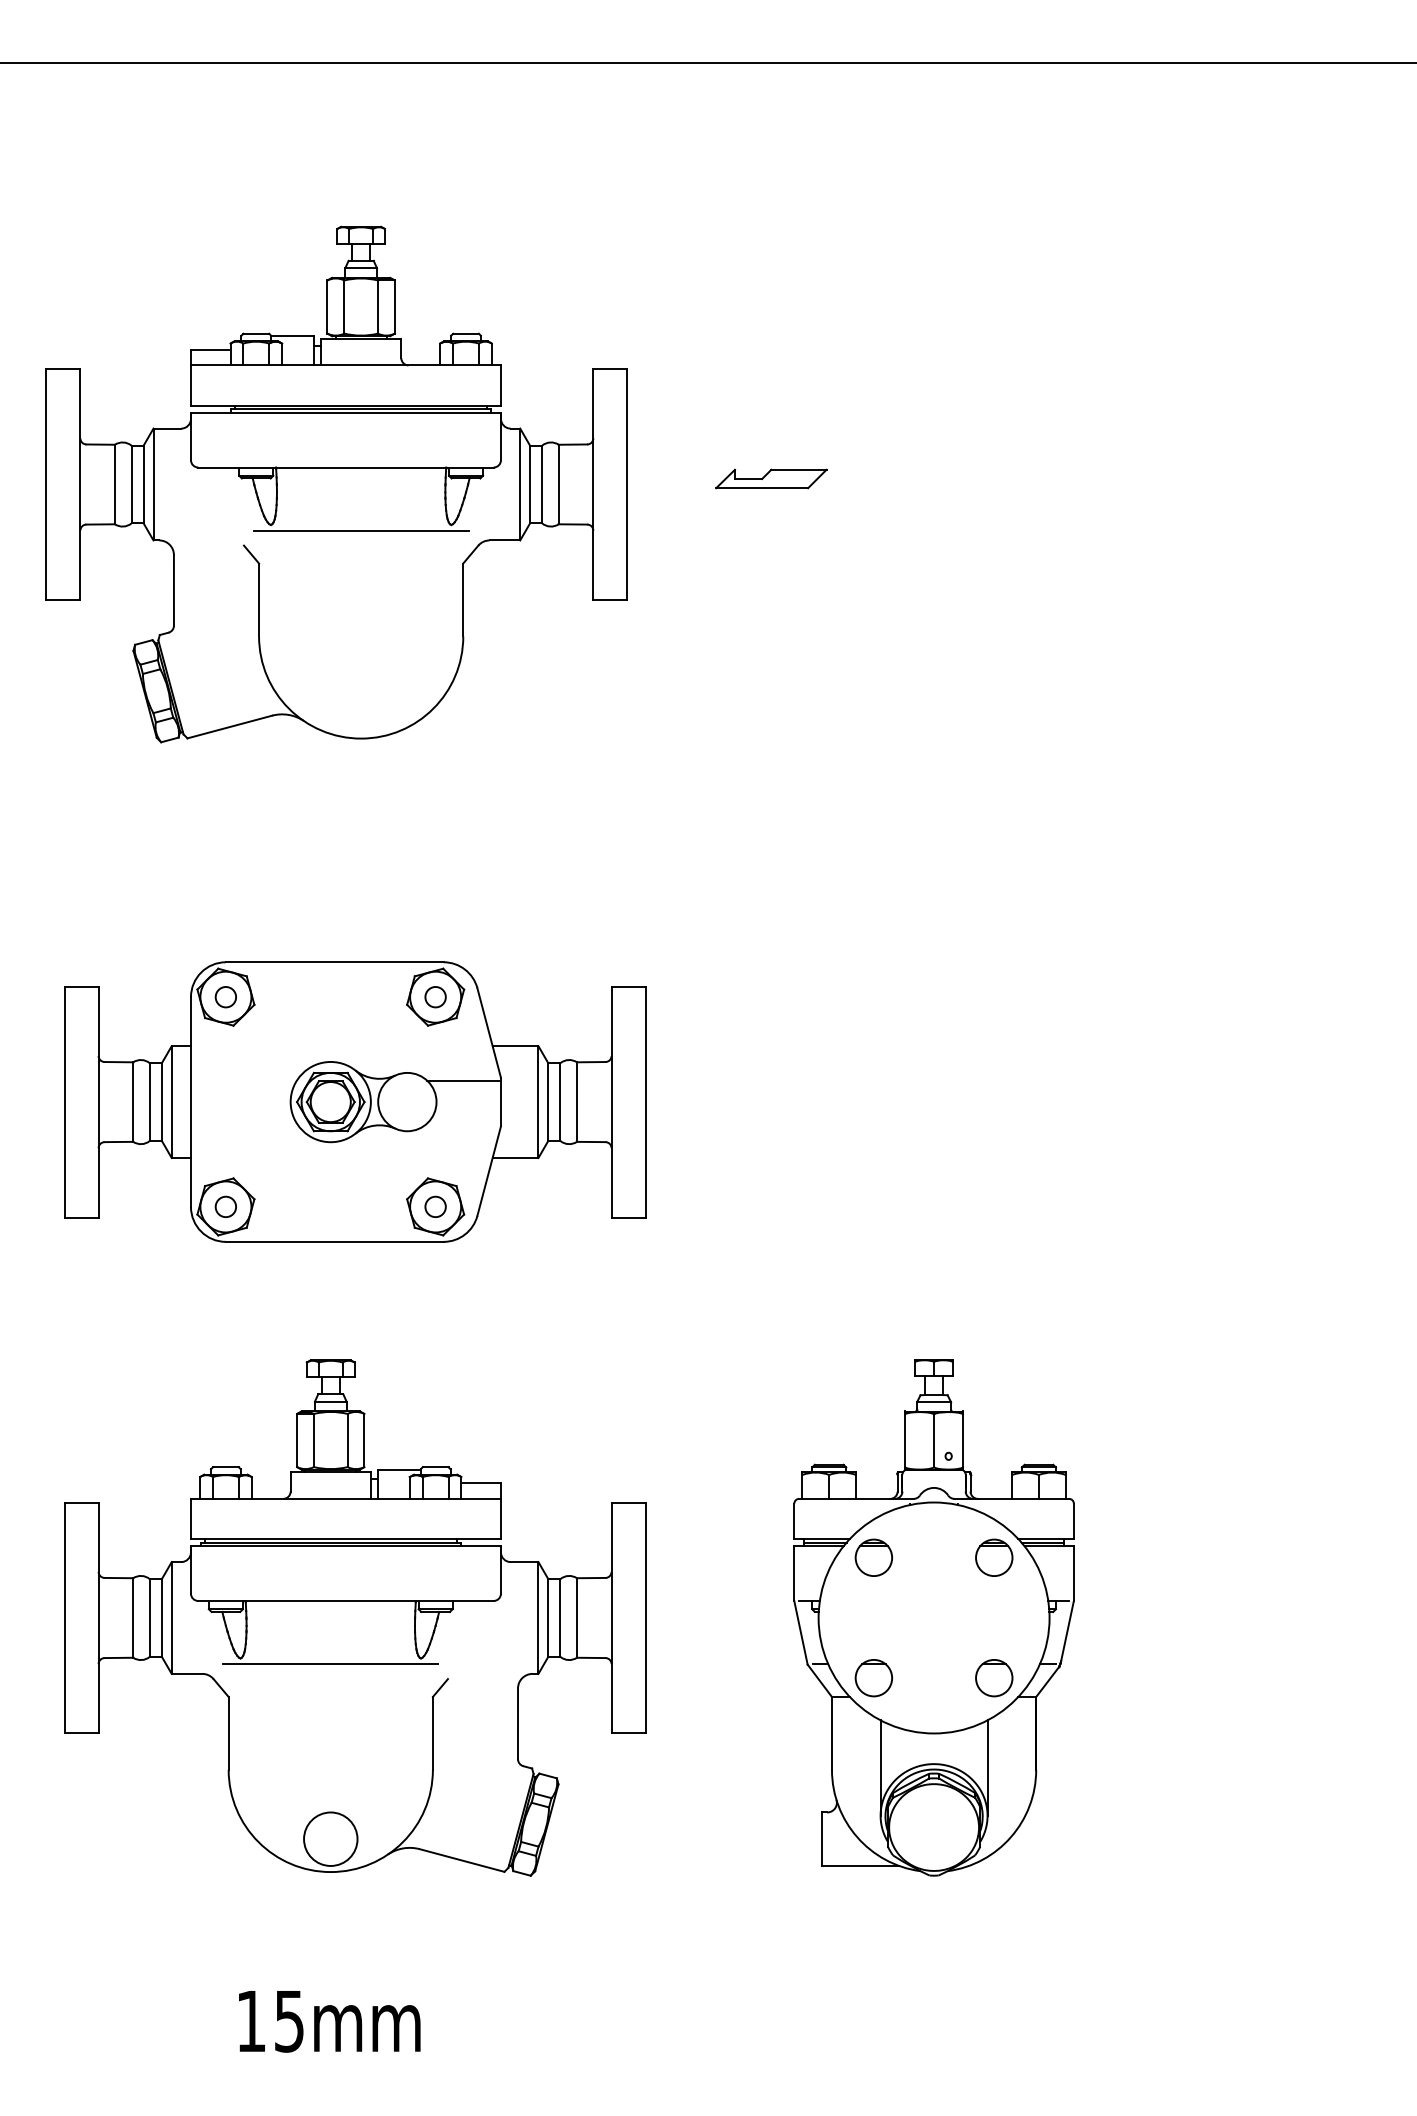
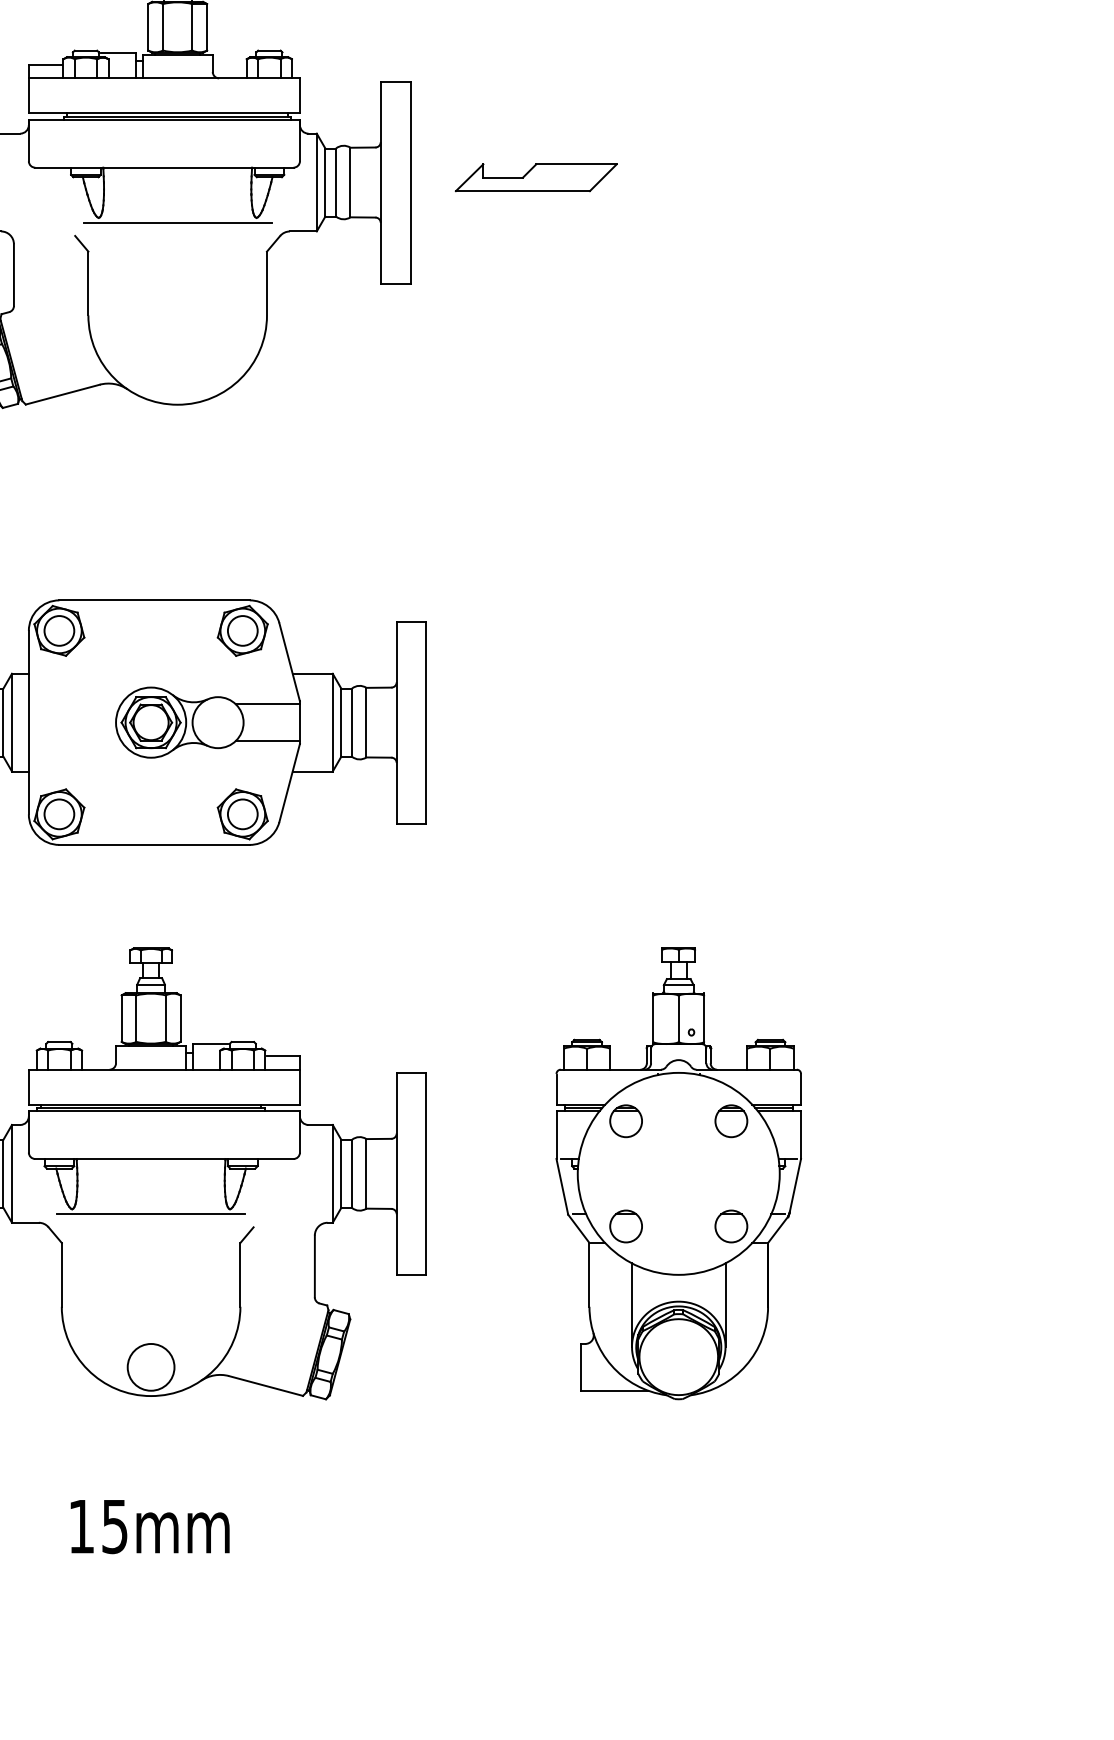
part: (771, 478) -> (536, 177), size x1.67
circle: (225, 997) -> (59, 631), size x1.67
circle: (435, 997) -> (242, 631), size x1.67
line: (463, 1123) -> (267, 741), added
circle: (225, 1206) -> (59, 813), size x1.67
circle: (435, 1206) -> (242, 813), size x1.67

